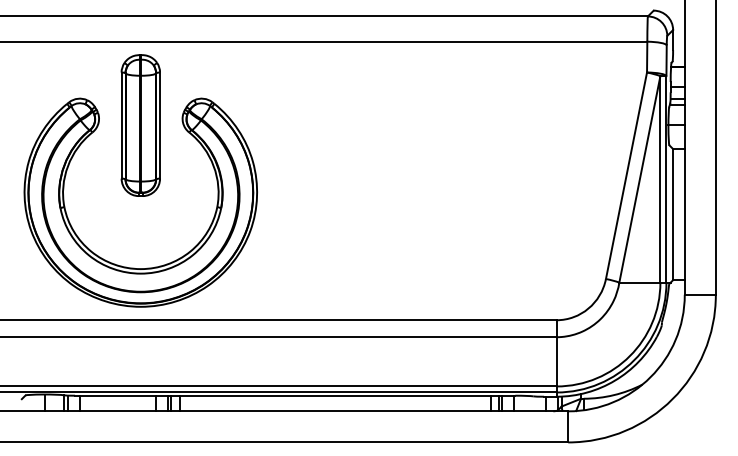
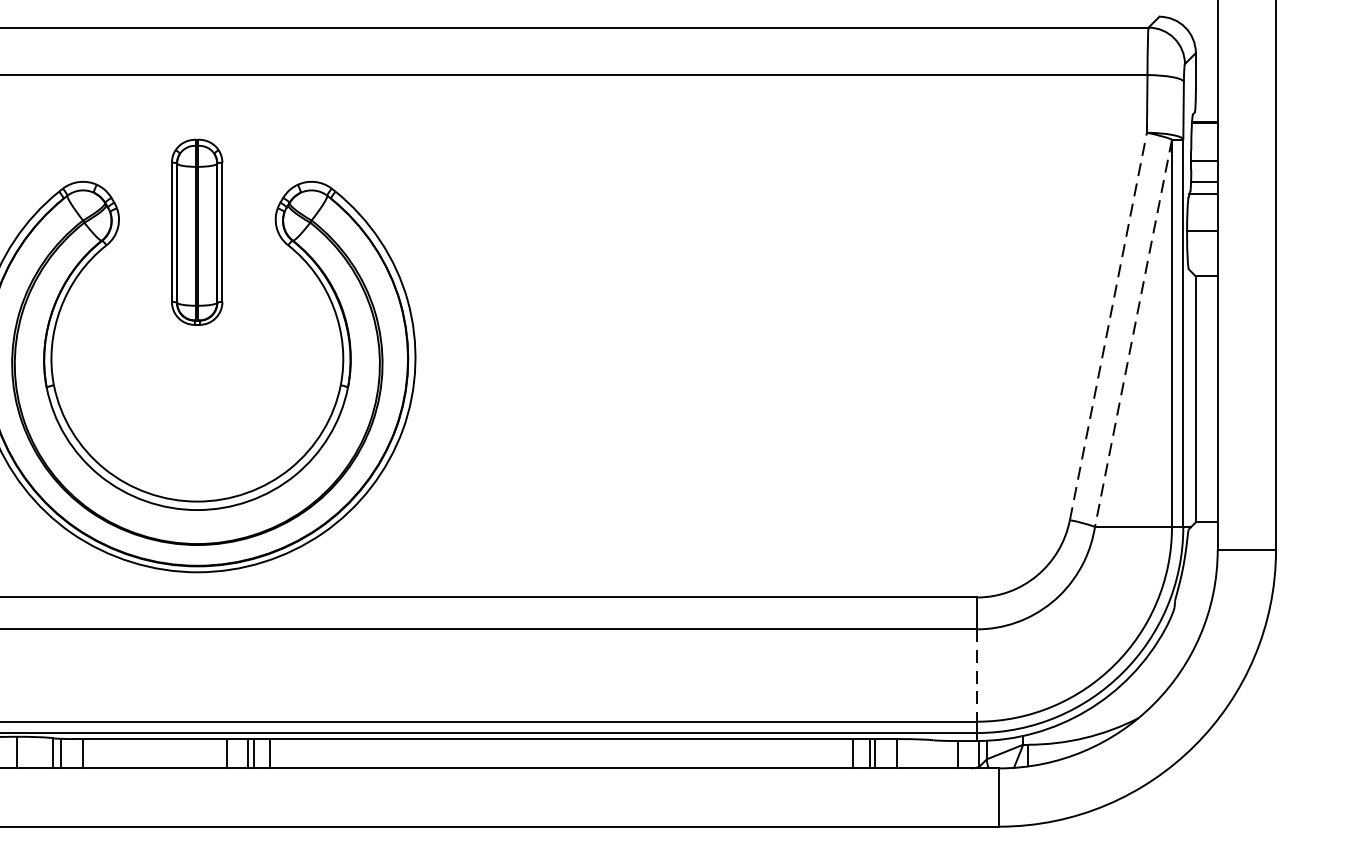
part: (140, 125) -> (196, 232), size x0.7
line: (626, 175) -> (1108, 325), solid -> dashed
line: (639, 179) -> (1132, 333), solid -> dashed
line: (556, 361) -> (977, 674), solid -> dashed

